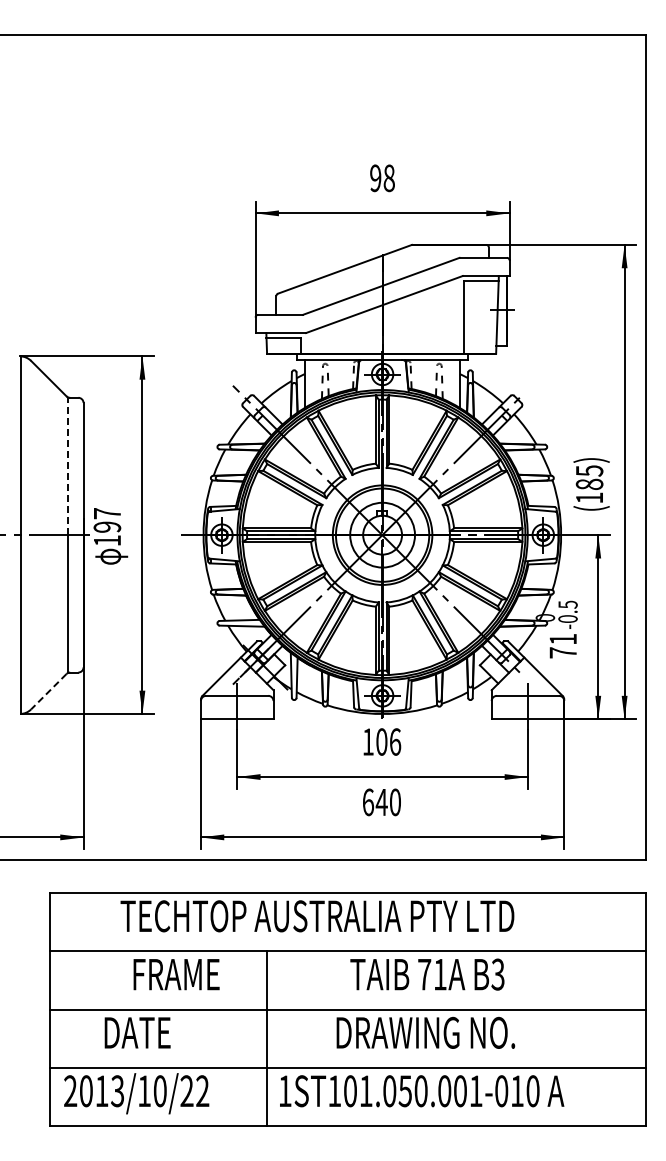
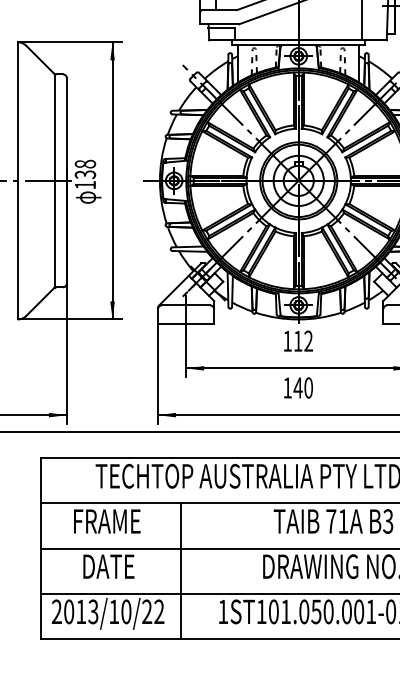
line: (68, 466) -> (55, 127), dashed -> solid
text: (107, 520) -> (85, 169), 197 -> 138
line: (48, 692) -> (39, 302), dashed -> solid
text: (388, 741) -> (303, 340), 106 -> 112
text: (368, 802) -> (287, 388), 640 -> 140
text: (176, 974) -> (107, 521), moved
line: (267, 1038) -> (181, 571), moved

